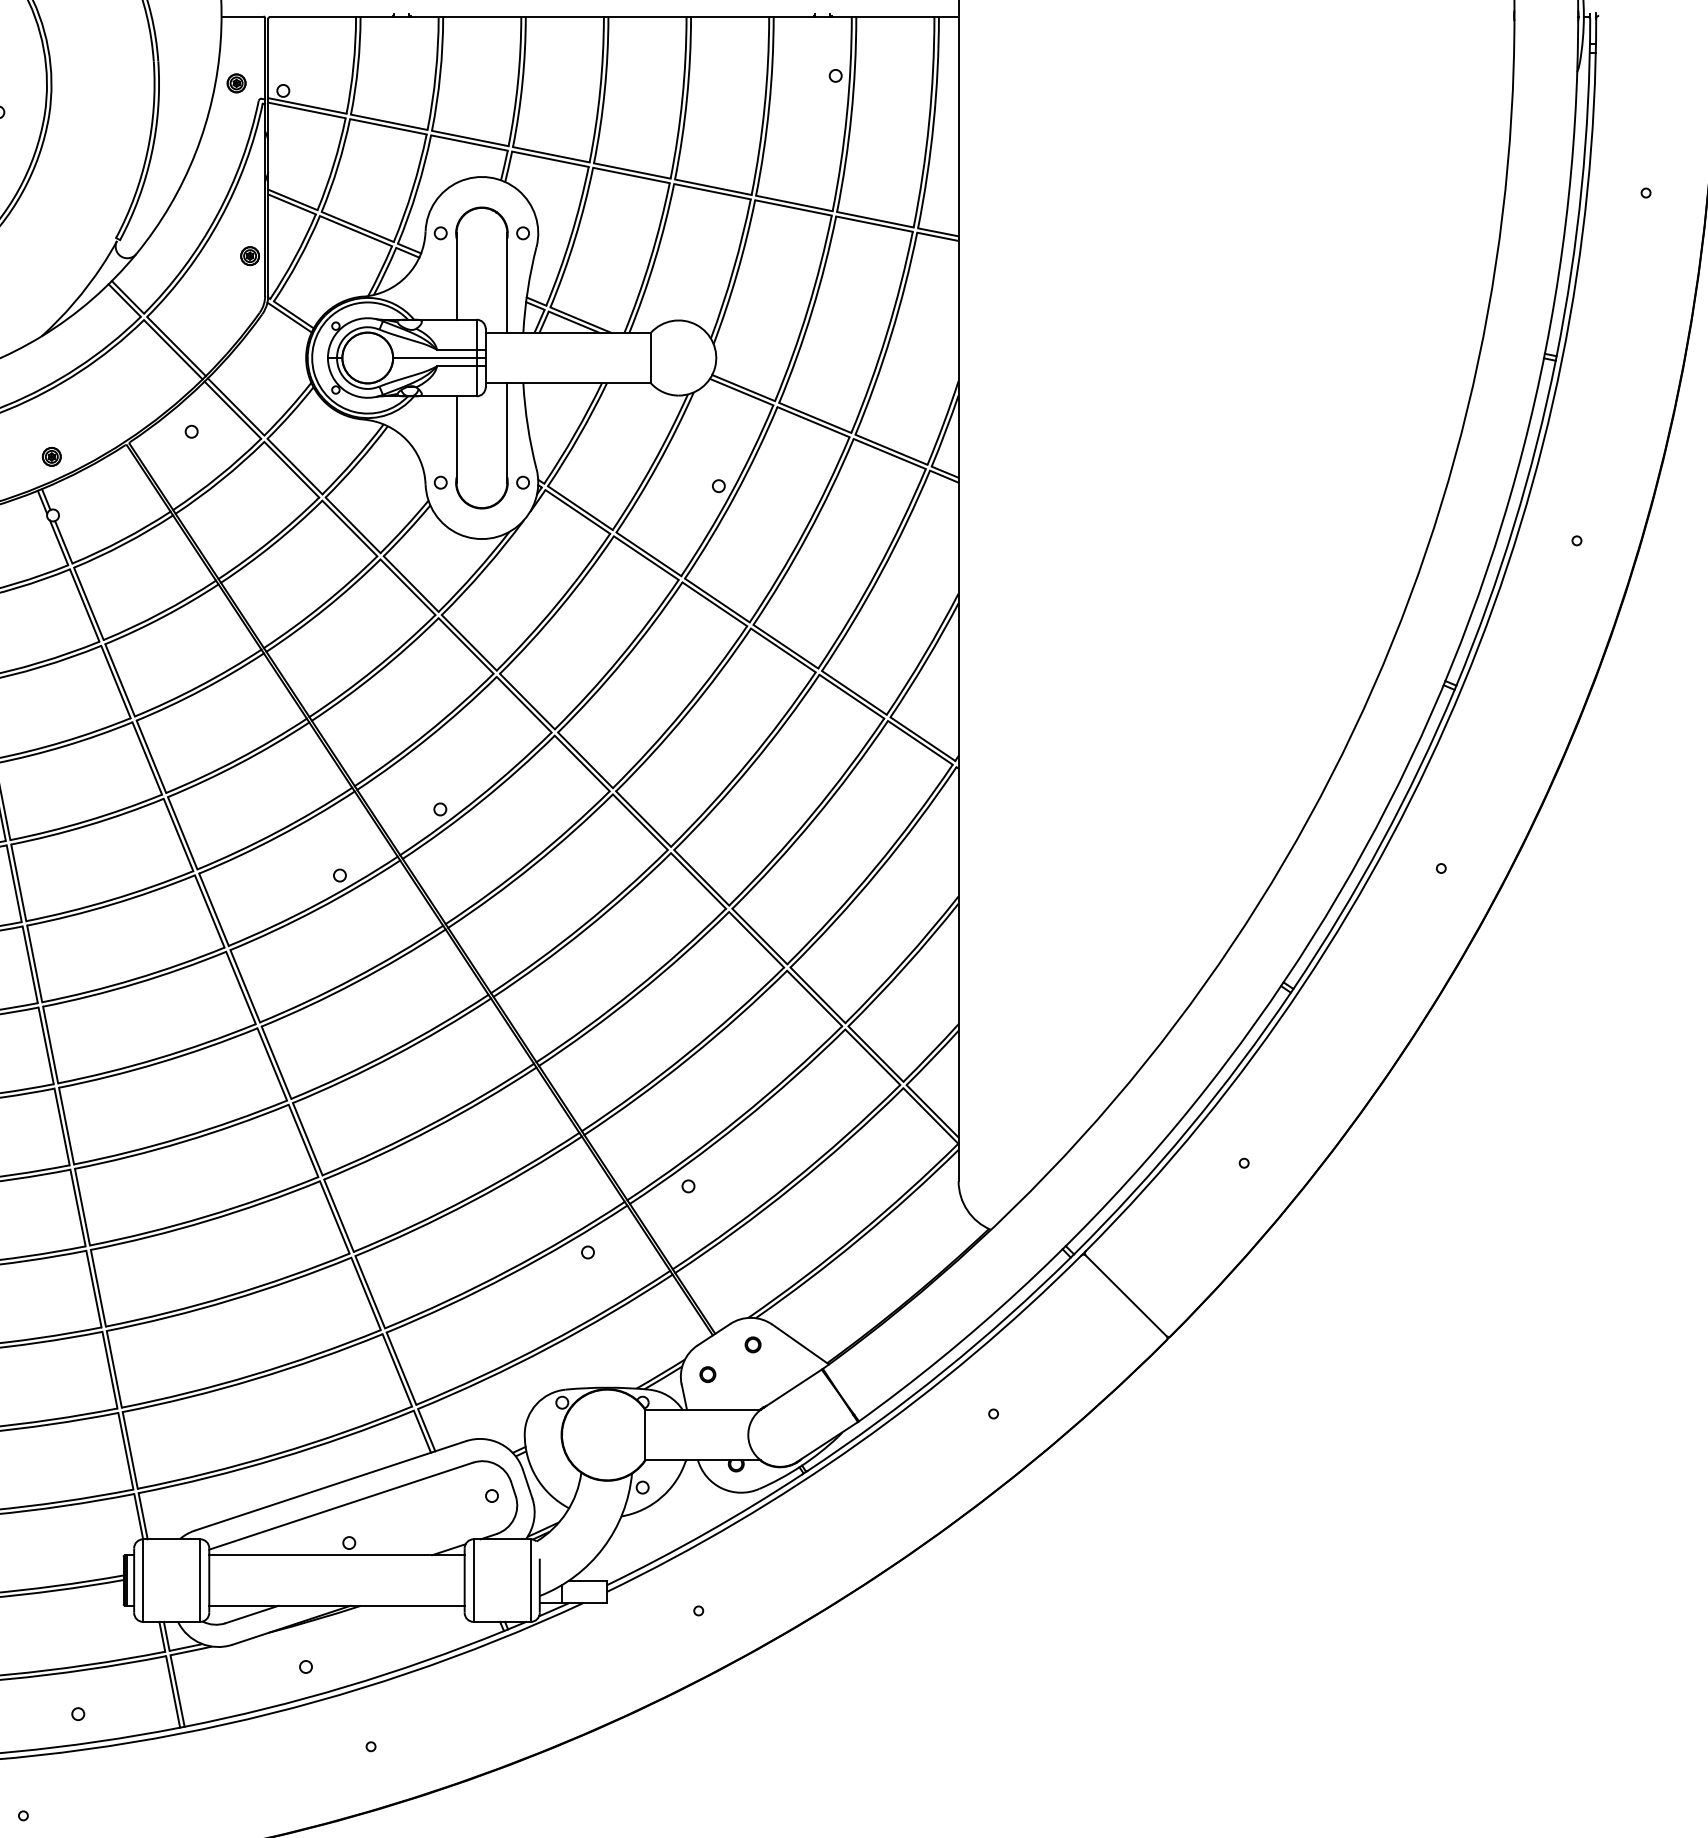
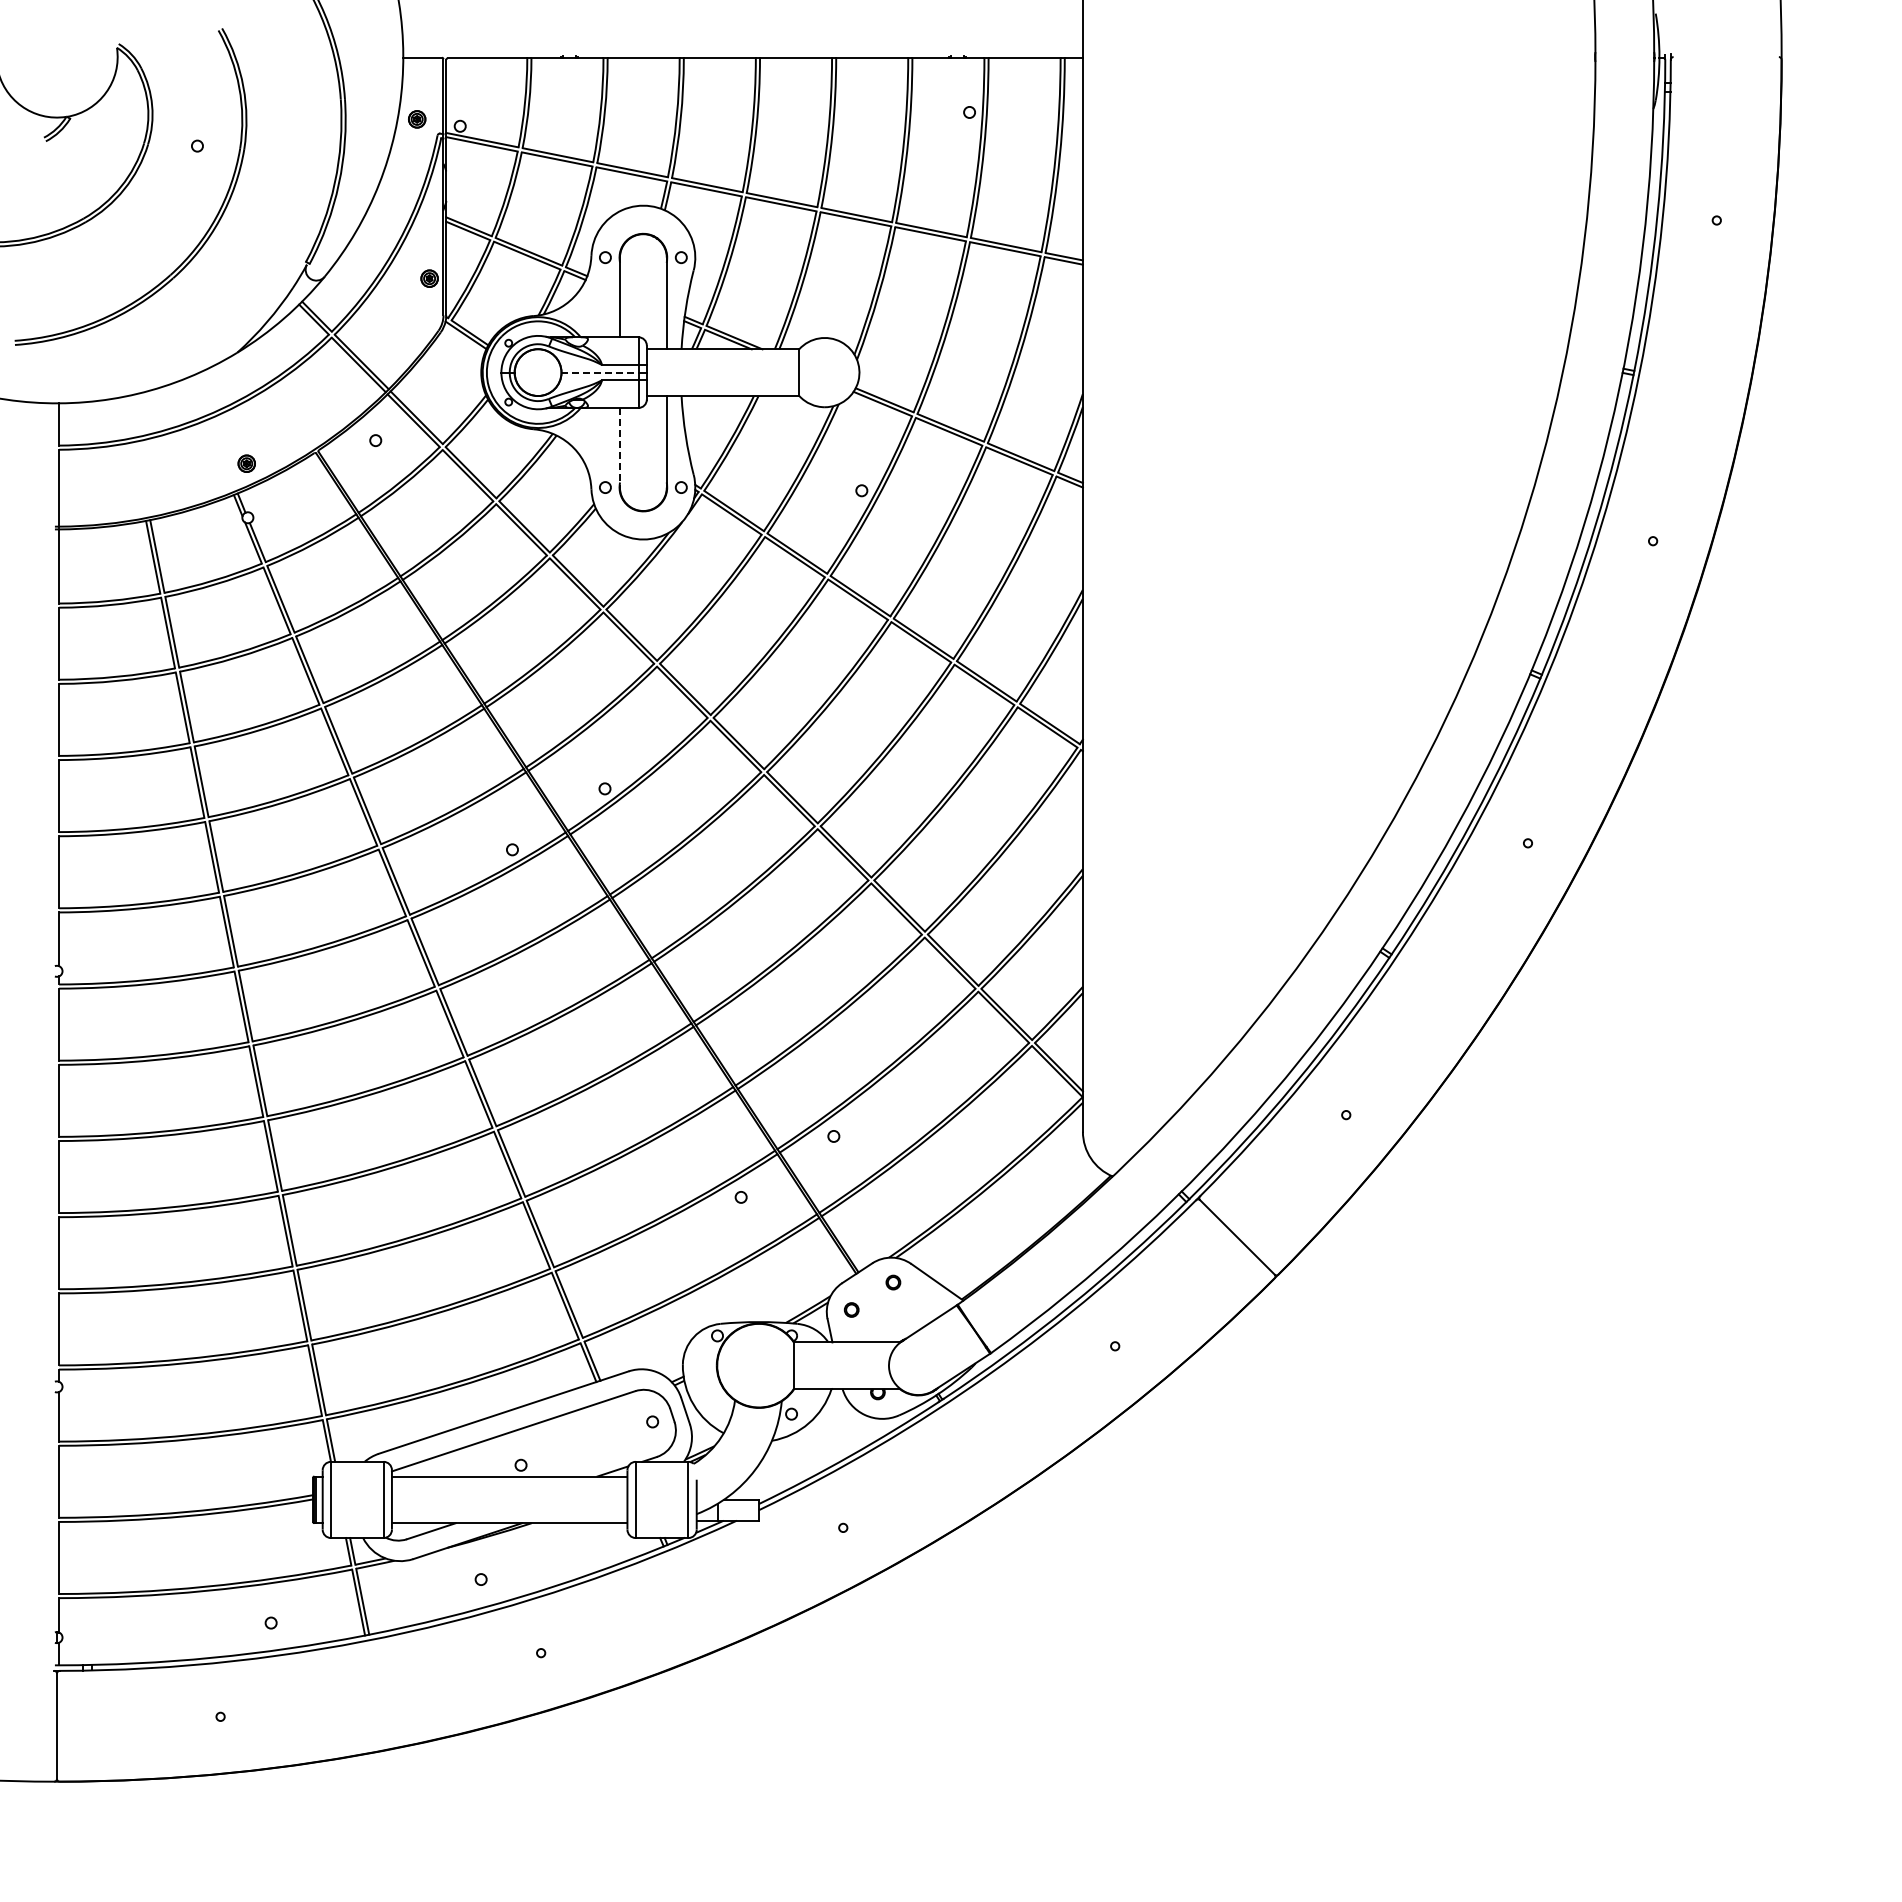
line: (434, 357) -> (599, 372), solid -> dashed
line: (456, 439) -> (619, 447), solid -> dashed

